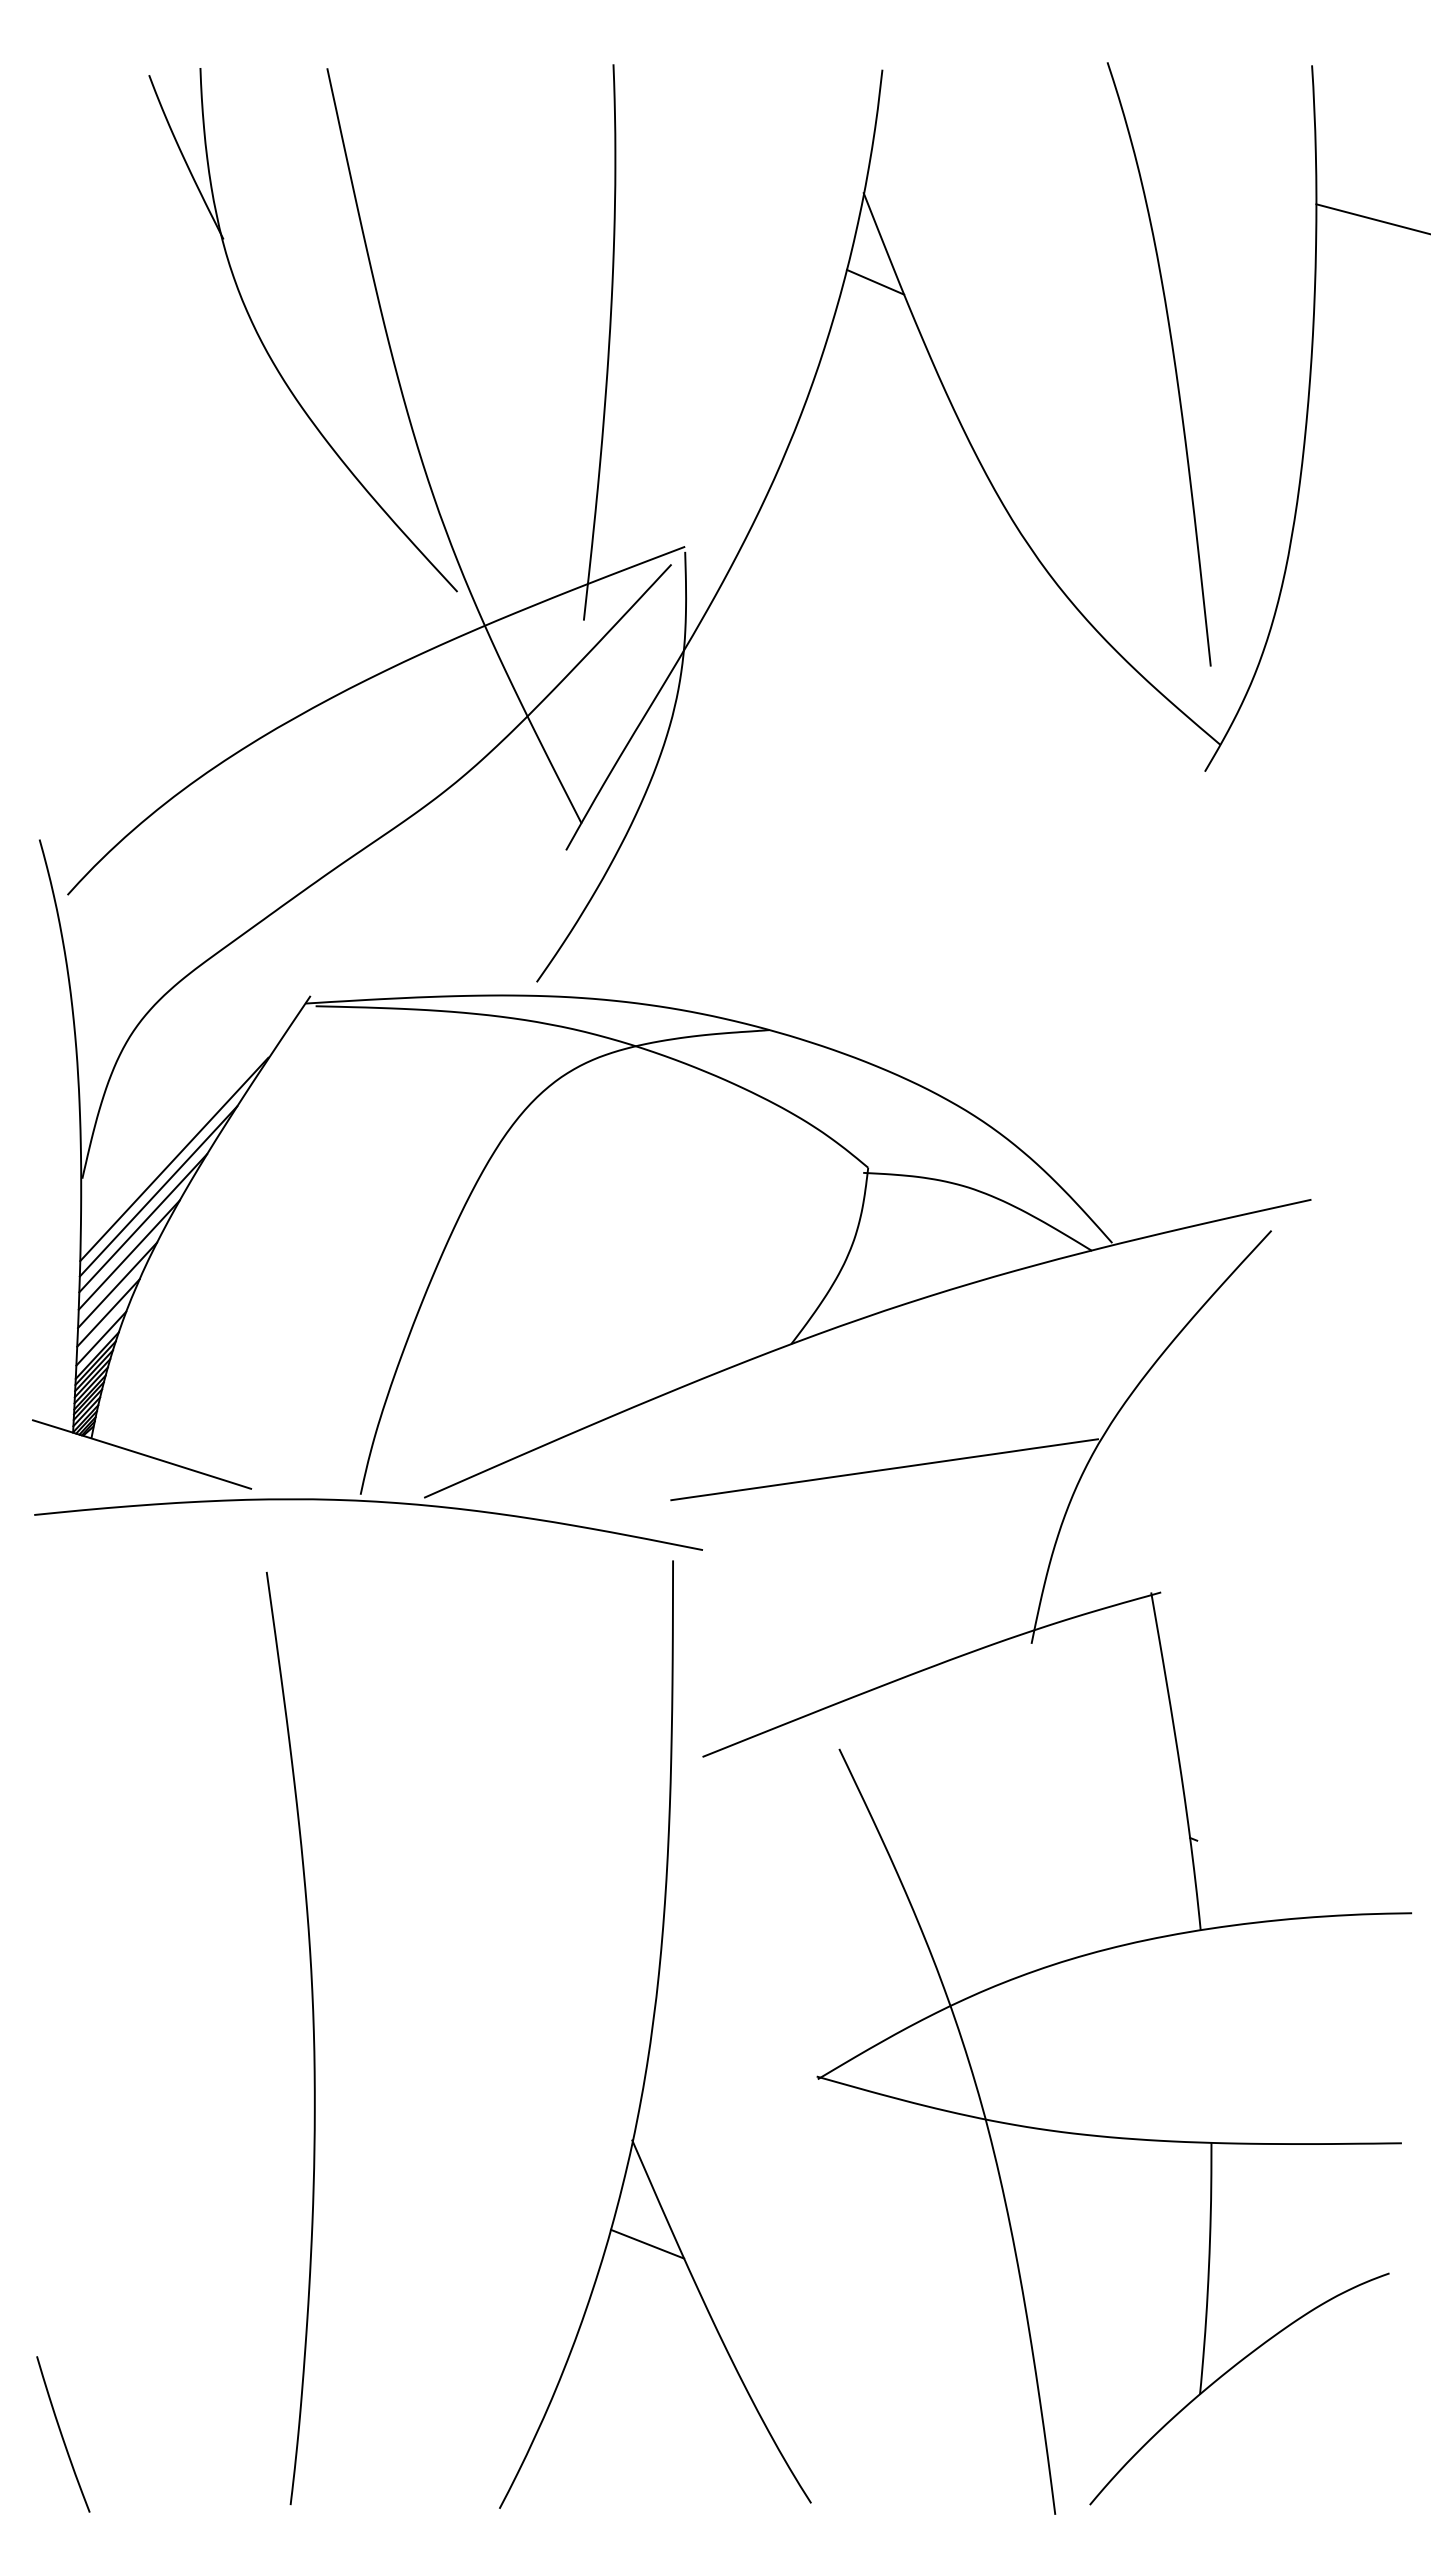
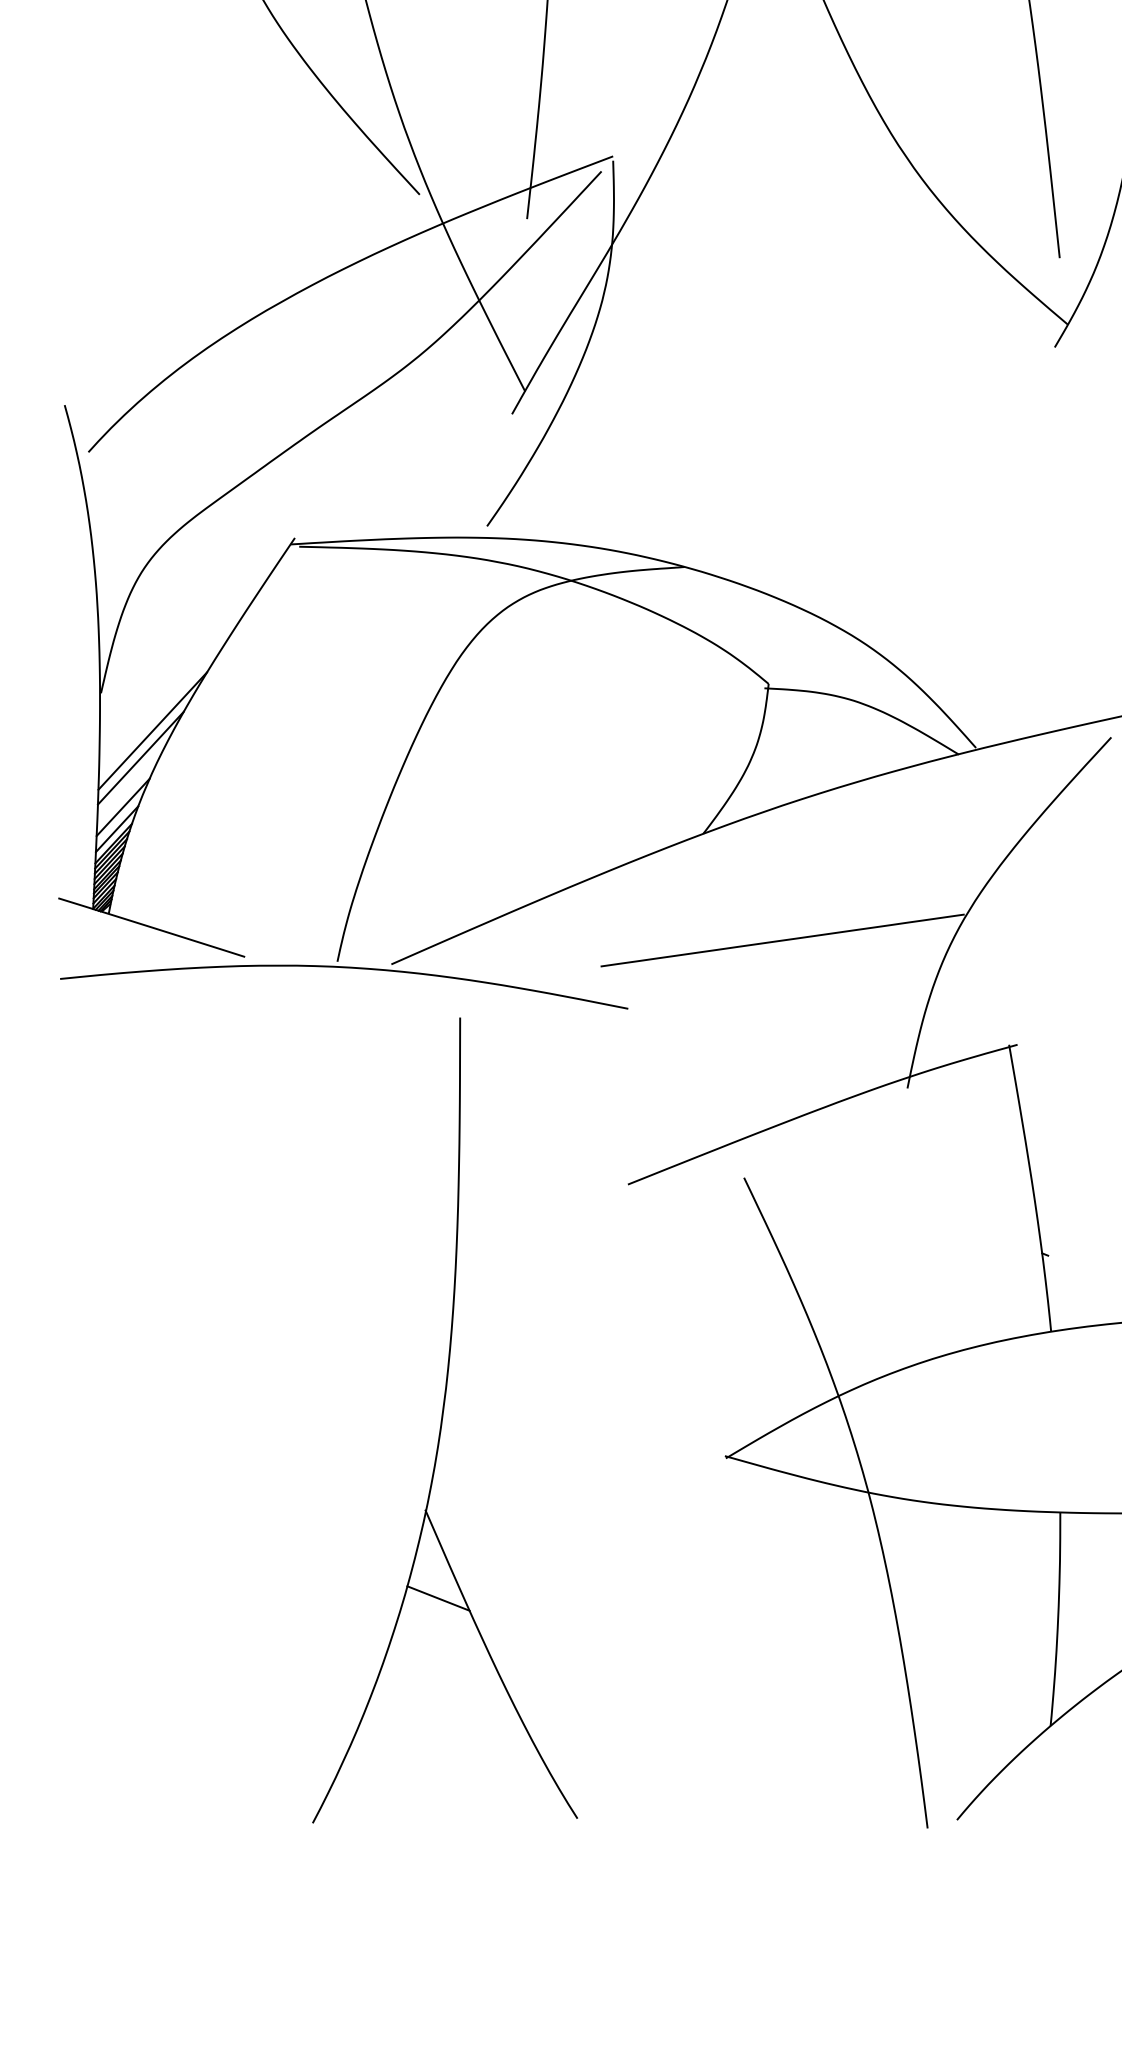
line: (174, 1159) -> (179, 676), removed
line: (158, 1191) -> (165, 704), removed
line: (117, 1285) -> (130, 783), removed
part: (655, 2034) -> (445, 1420), moved
curve: (313, 2038) -> (297, 1423), removed
curve: (62, 2434) -> (84, 1760), removed

